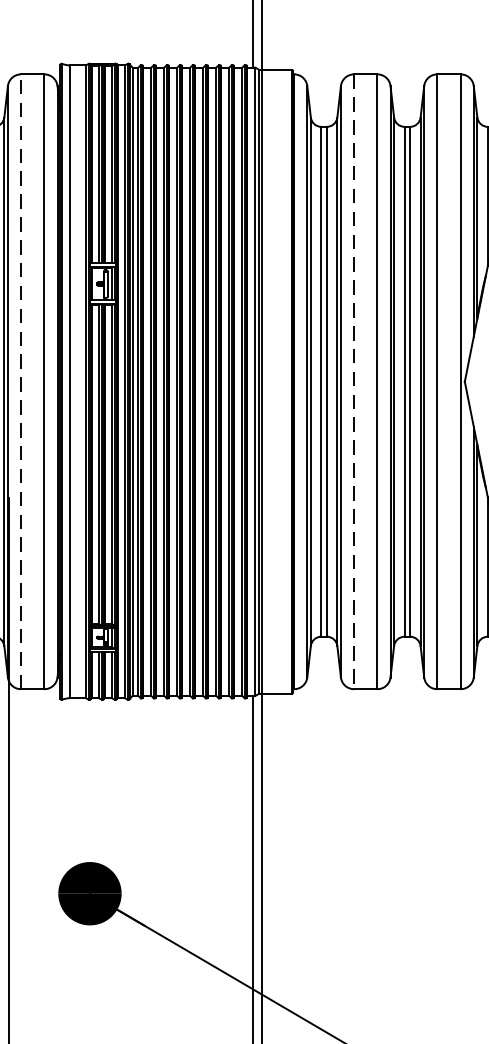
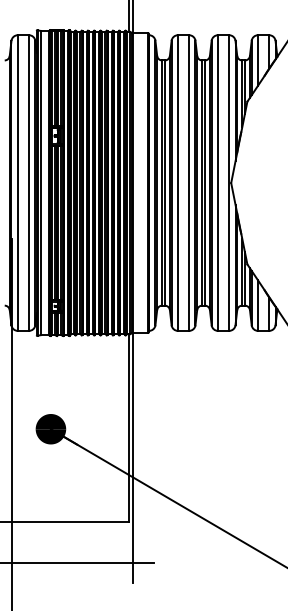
line: (20, 382) -> (17, 183), dashed -> solid
line: (353, 382) -> (177, 183), dashed -> solid

